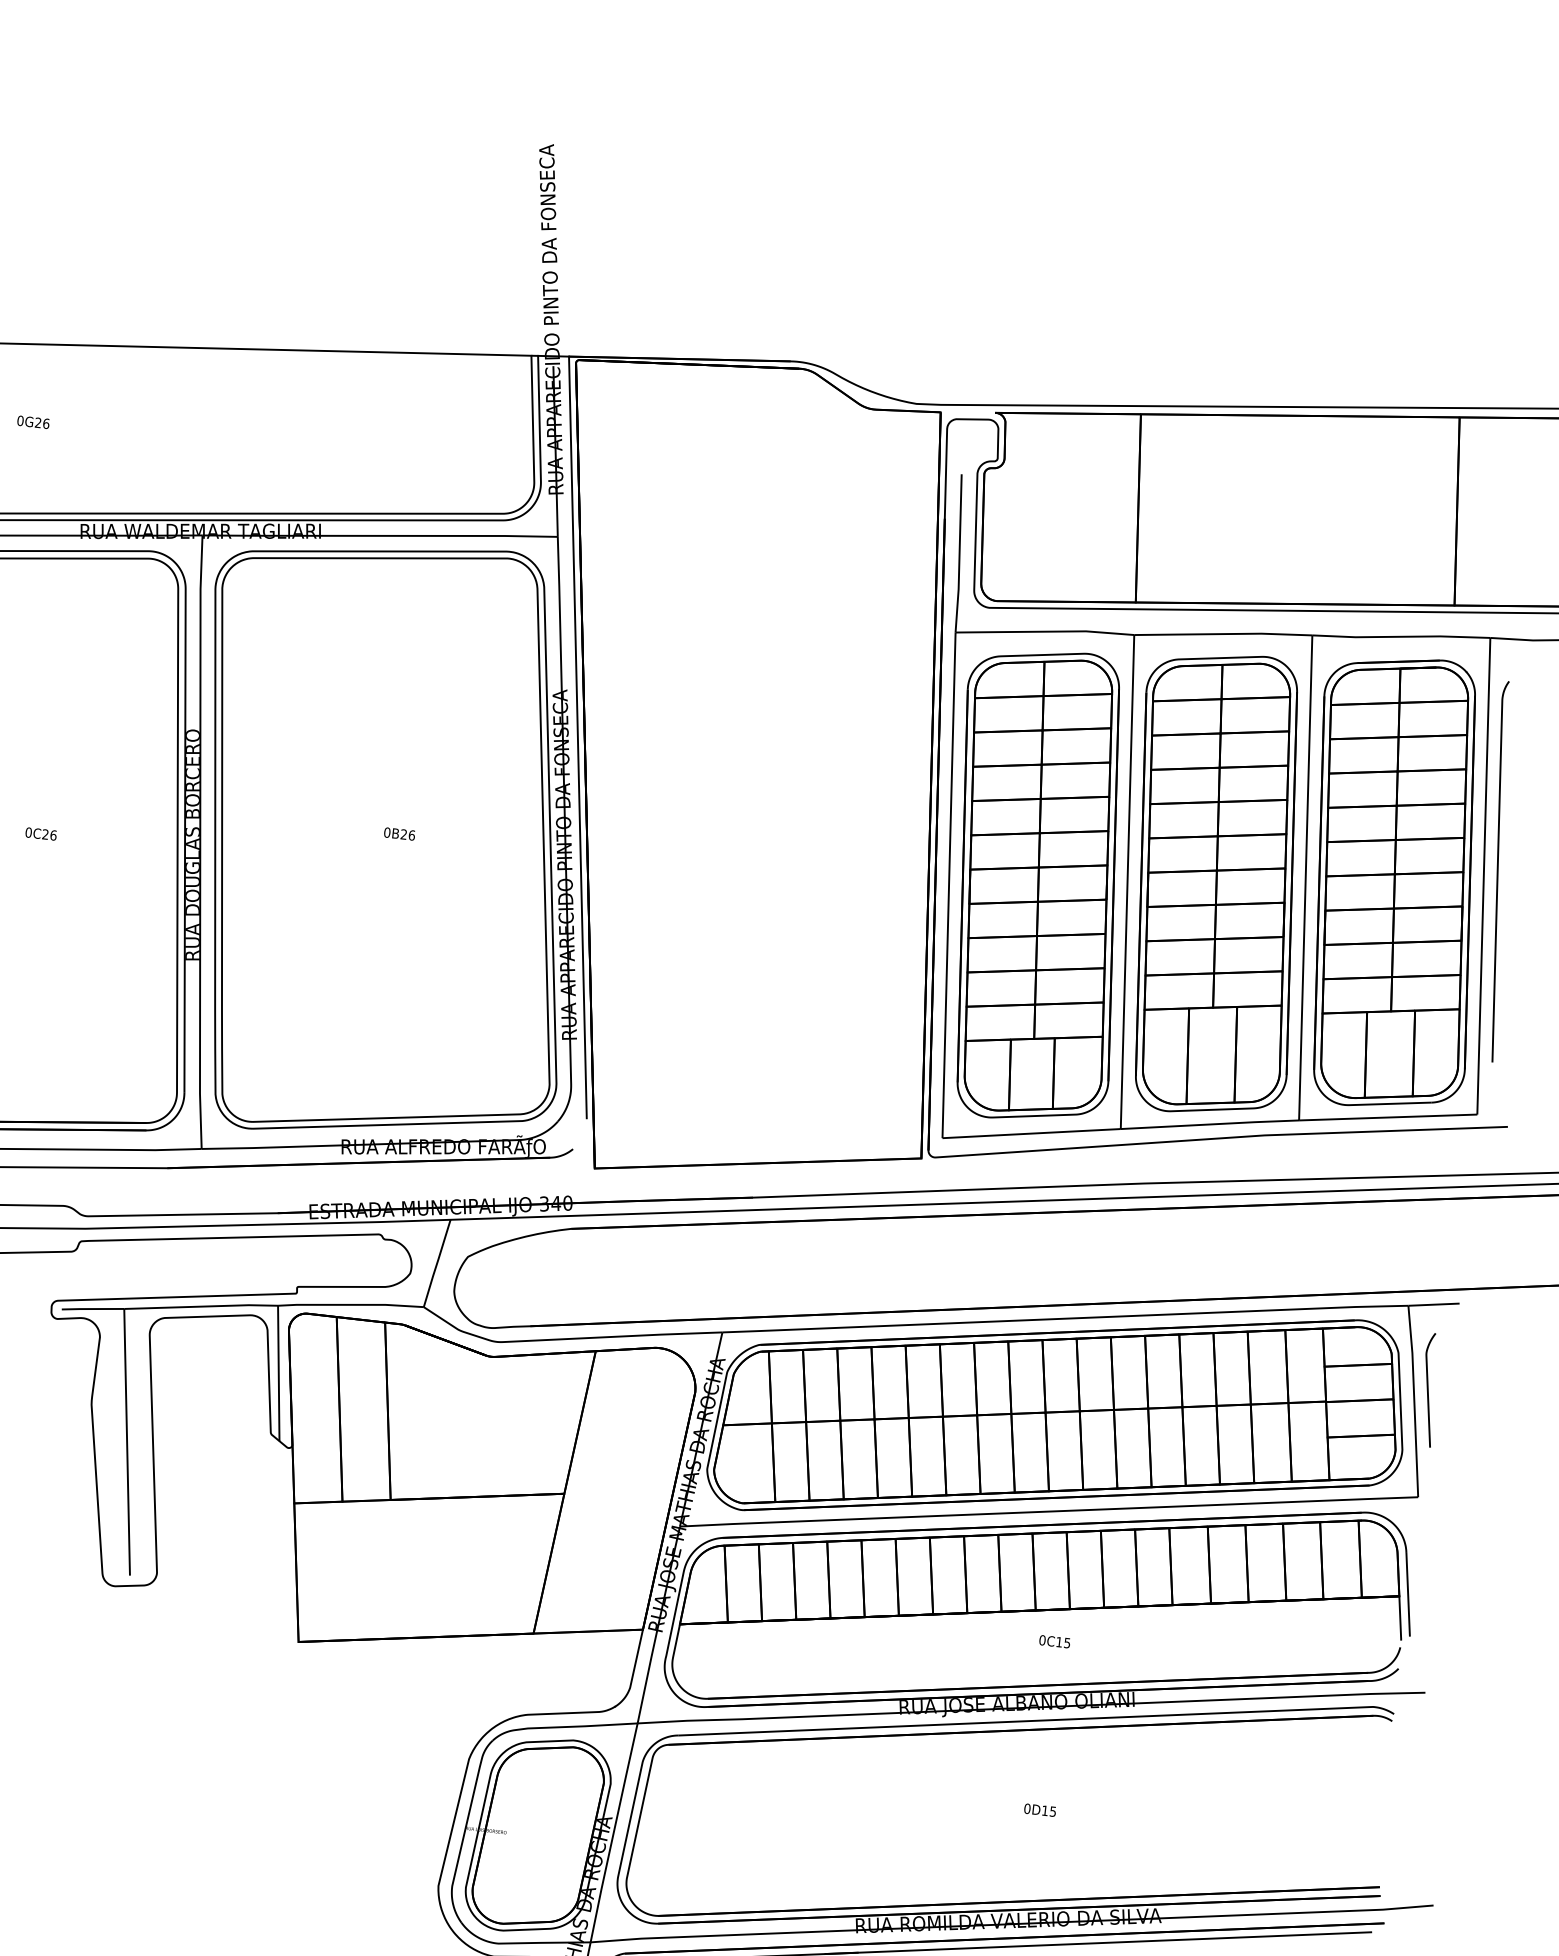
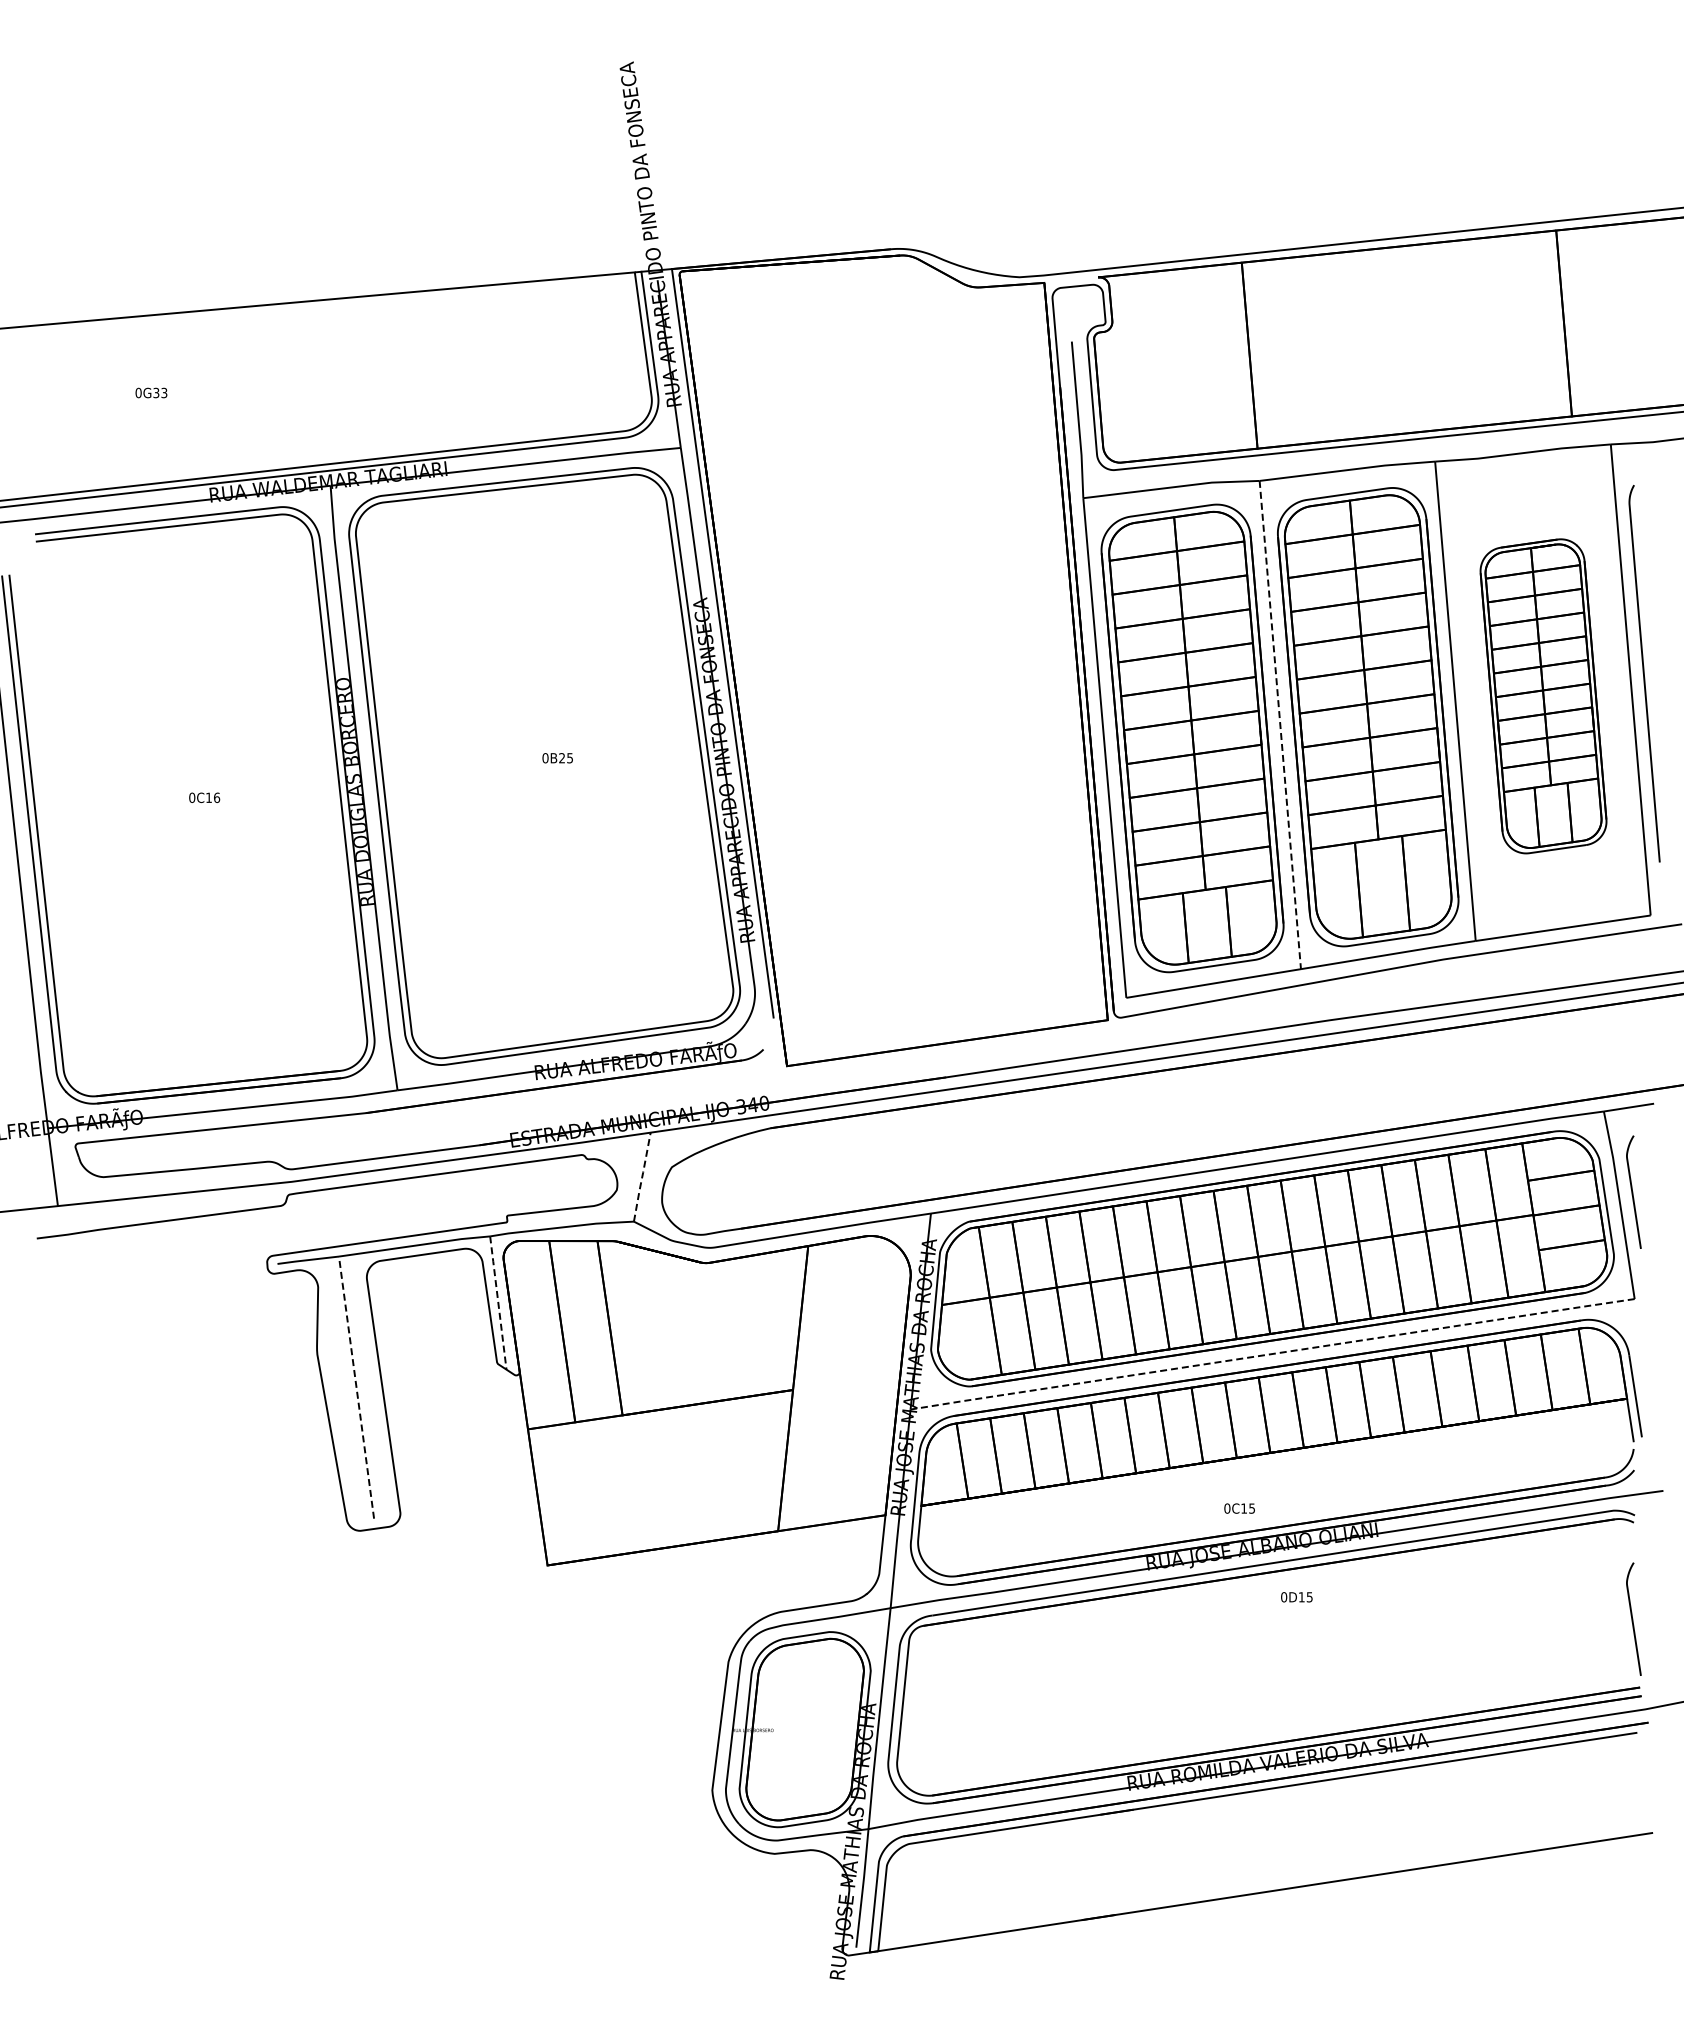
text: (42, 422) -> (160, 392), 0G26 -> 0G33
text: (45, 834) -> (208, 797), 0C26 -> 0C16
text: (412, 835) -> (570, 758), 0B26 -> 0B25
line: (1127, 882) -> (1280, 725), solid -> dashed
part: (1394, 883) -> (1543, 696), size x0.7
line: (437, 1263) -> (642, 1177), solid -> dashed
line: (278, 1372) -> (498, 1302), solid -> dashed
line: (127, 1441) -> (356, 1386), solid -> dashed
line: (1049, 1511) -> (1272, 1353), solid -> dashed
text: (1054, 1641) -> (1239, 1508), moved
text: (1039, 1810) -> (1296, 1597), moved
curve: (1381, 1817) -> (1633, 1618), added

